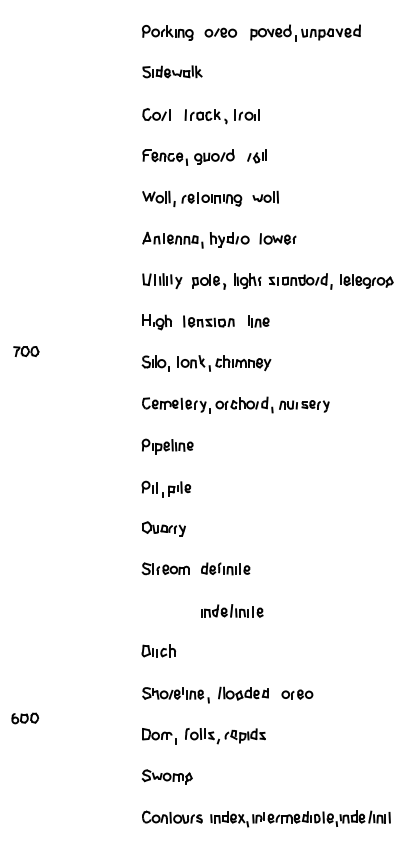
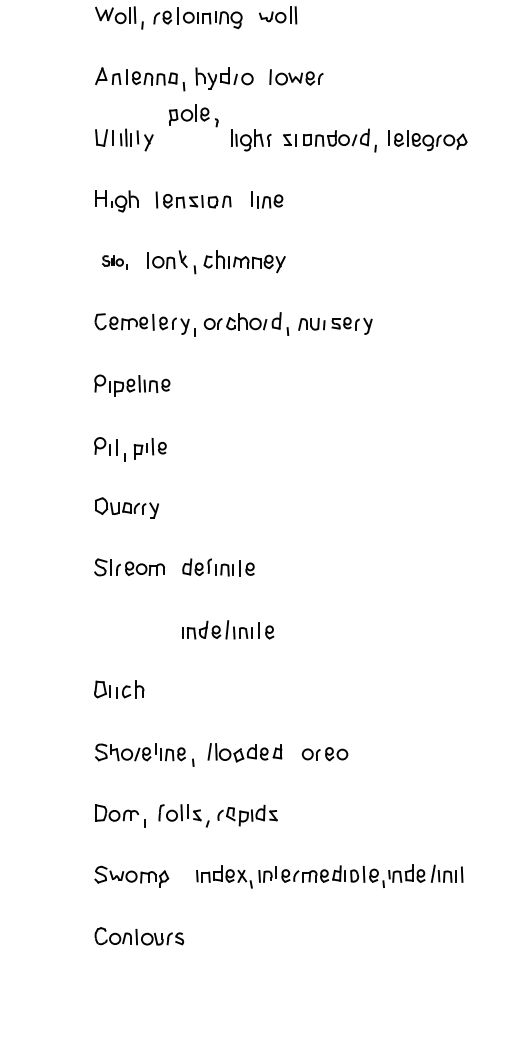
part: (209, 281) -> (194, 115), moved
part: (155, 363) -> (114, 262), size x0.6
part: (300, 818) -> (329, 875), moved

